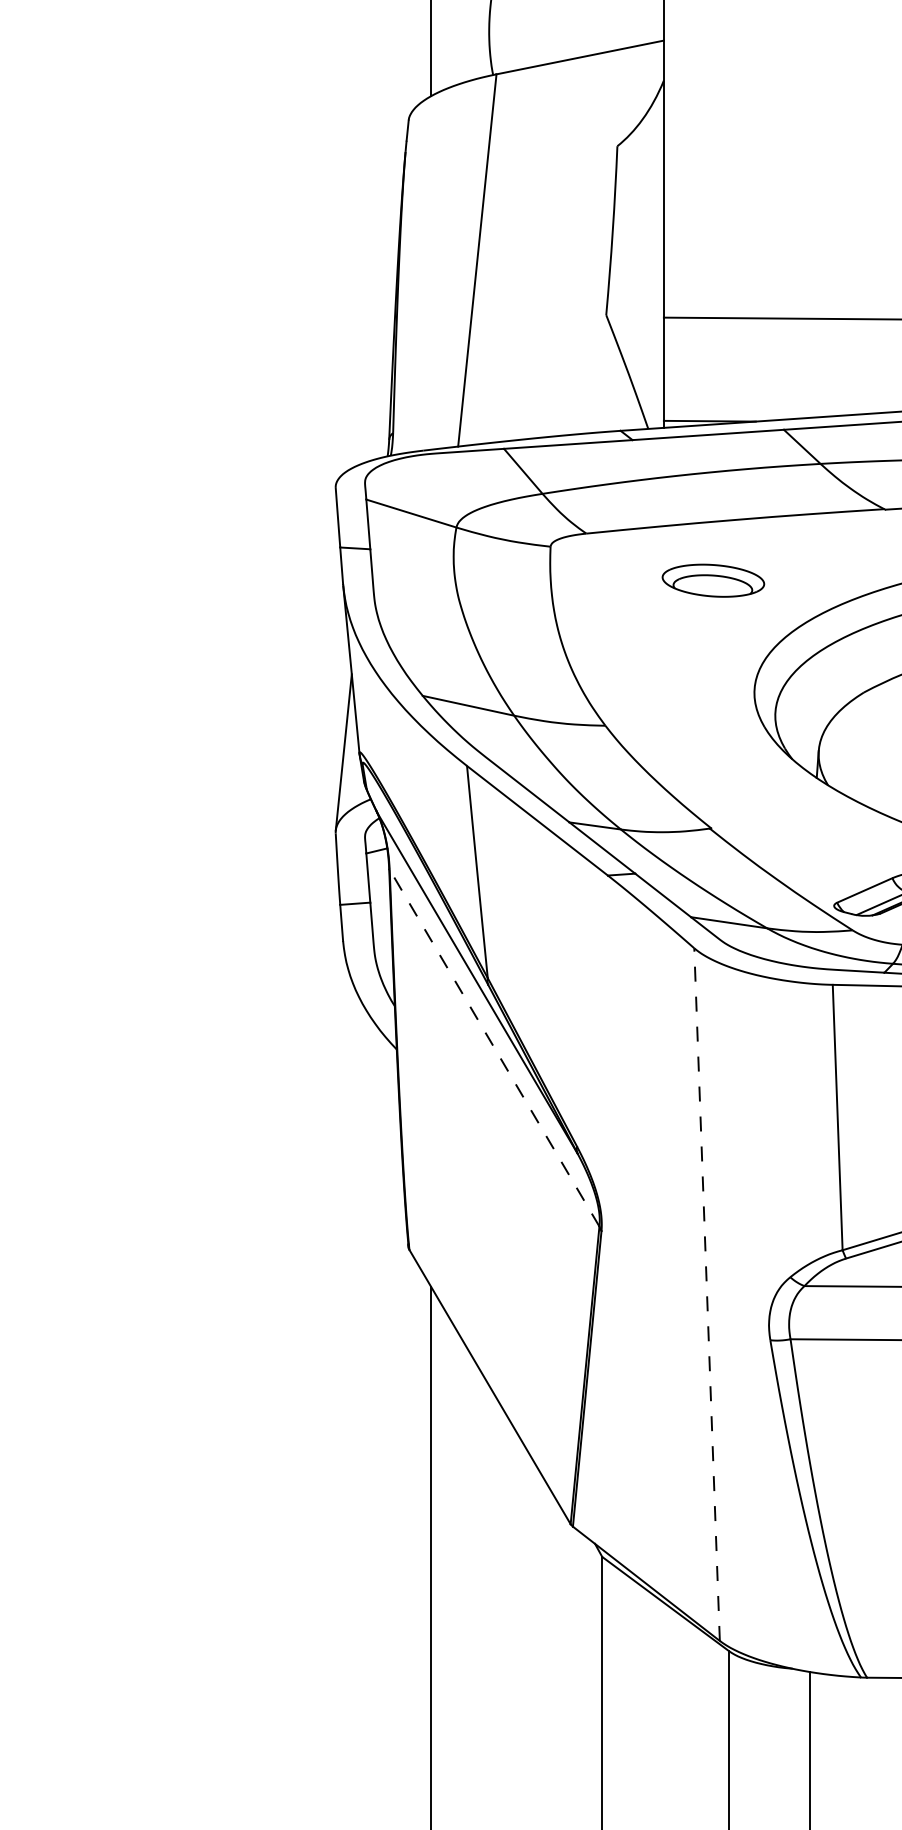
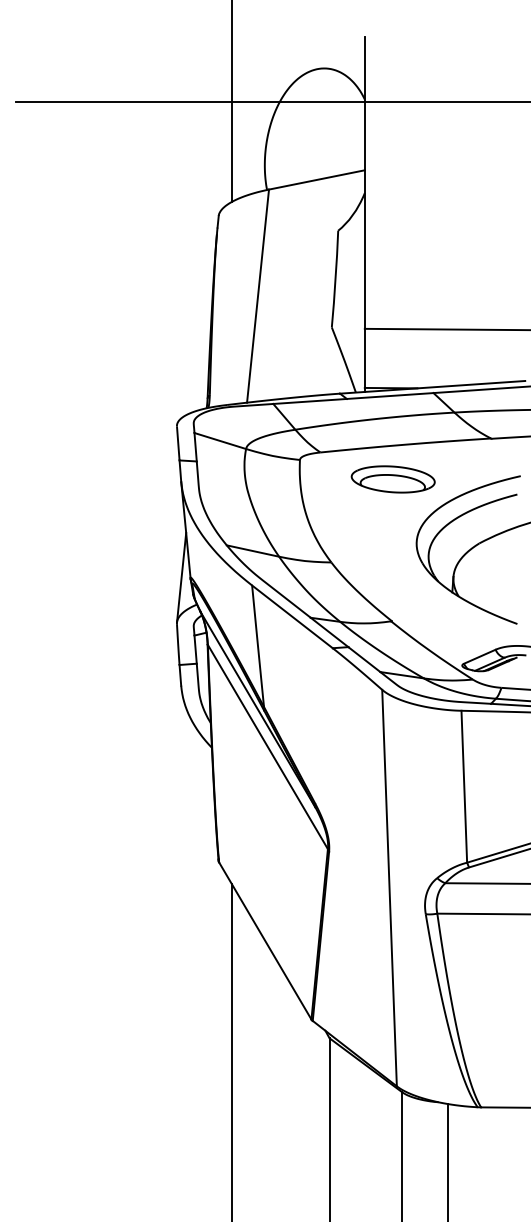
part: (712, 580) -> (392, 479), size x1.43
line: (493, 1047) -> (267, 746), dashed -> solid
line: (707, 1293) -> (389, 887), dashed -> solid

